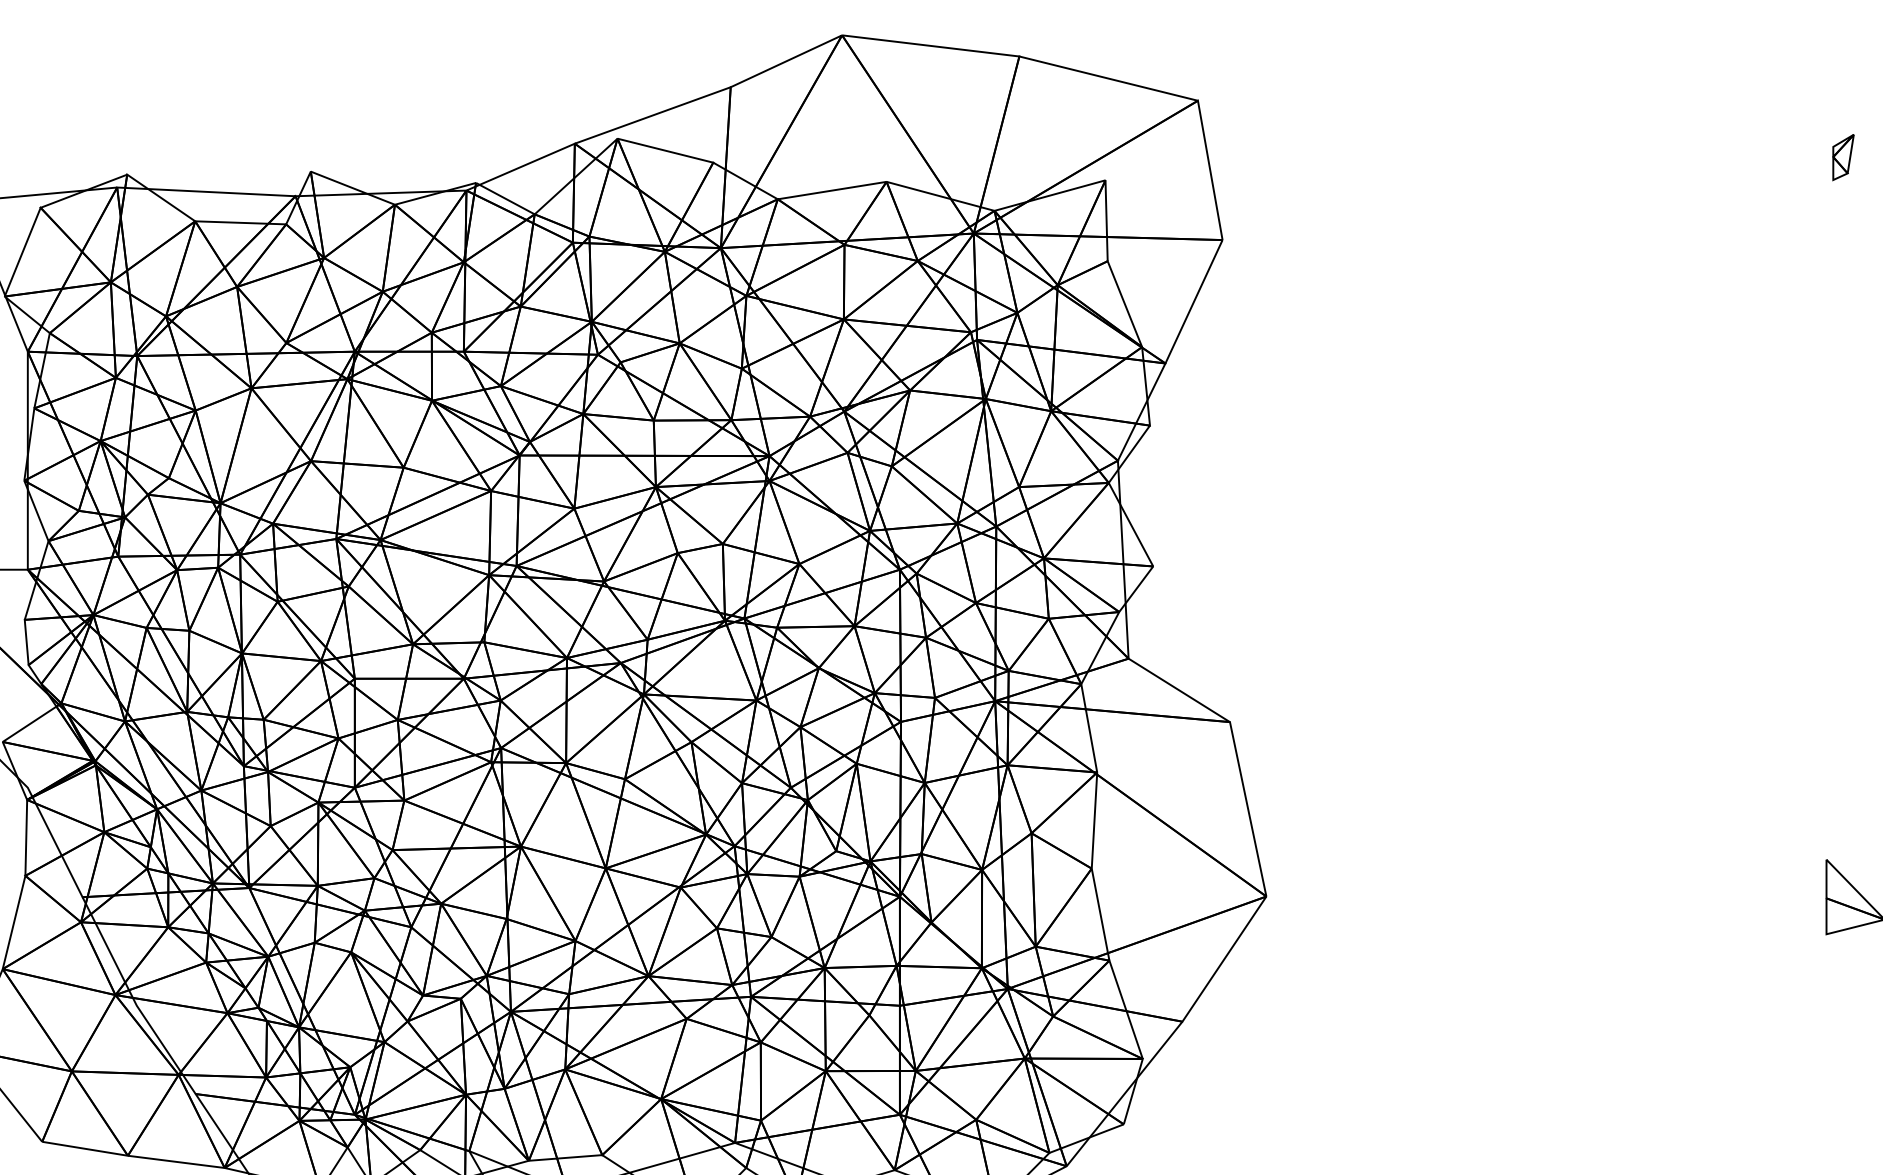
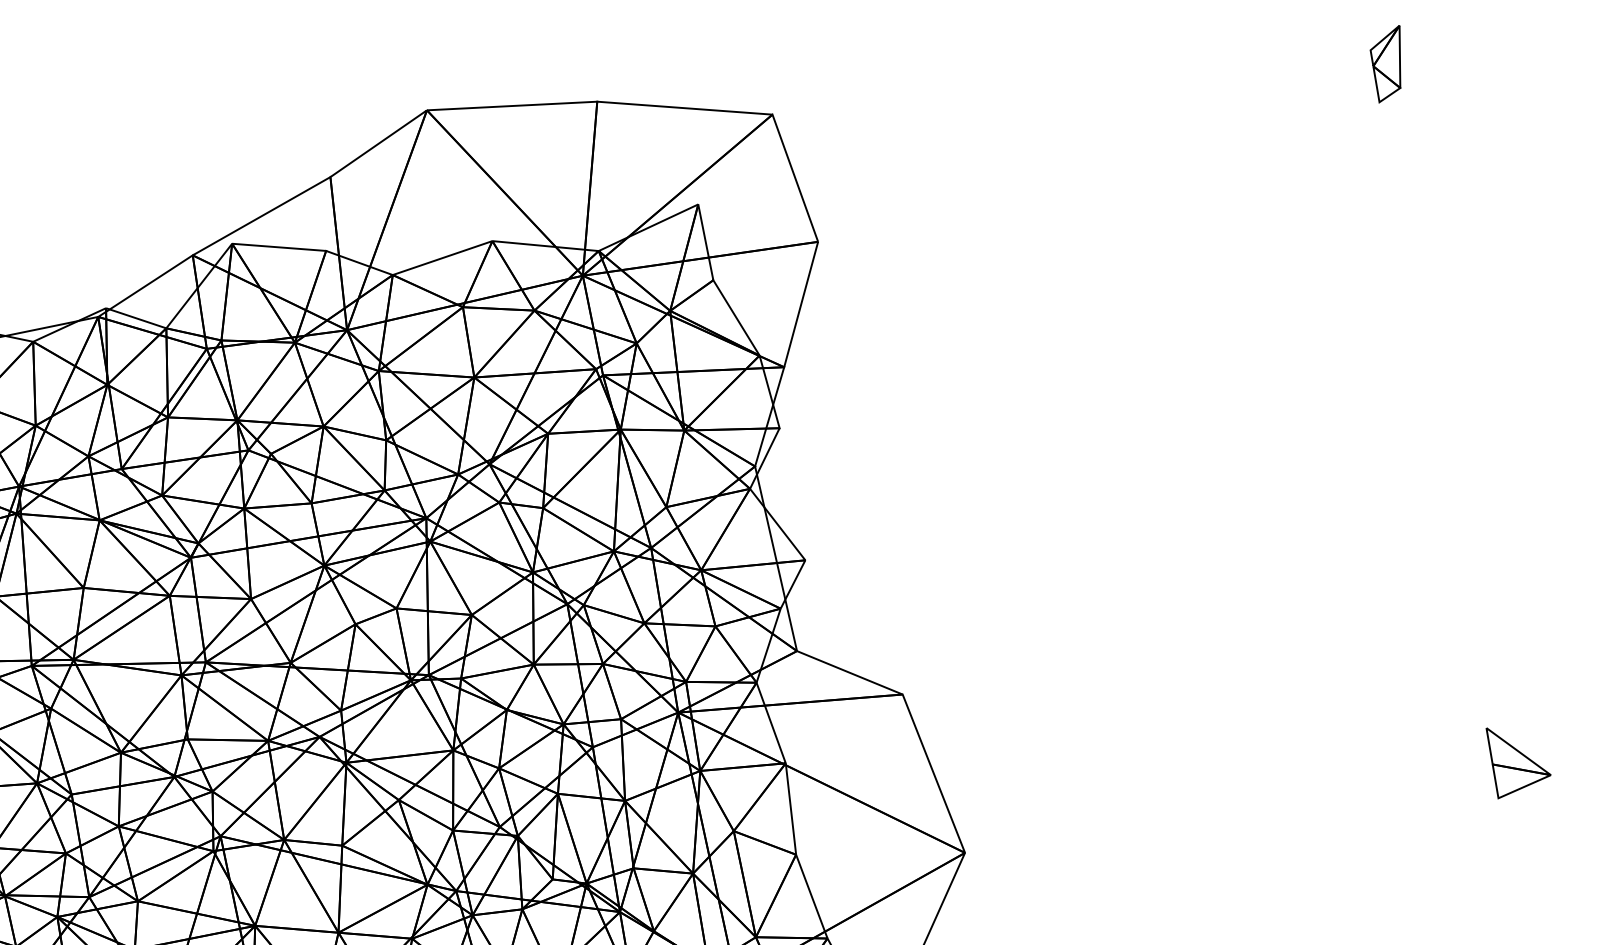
part: (1843, 157) -> (1389, 64), size x1.67

